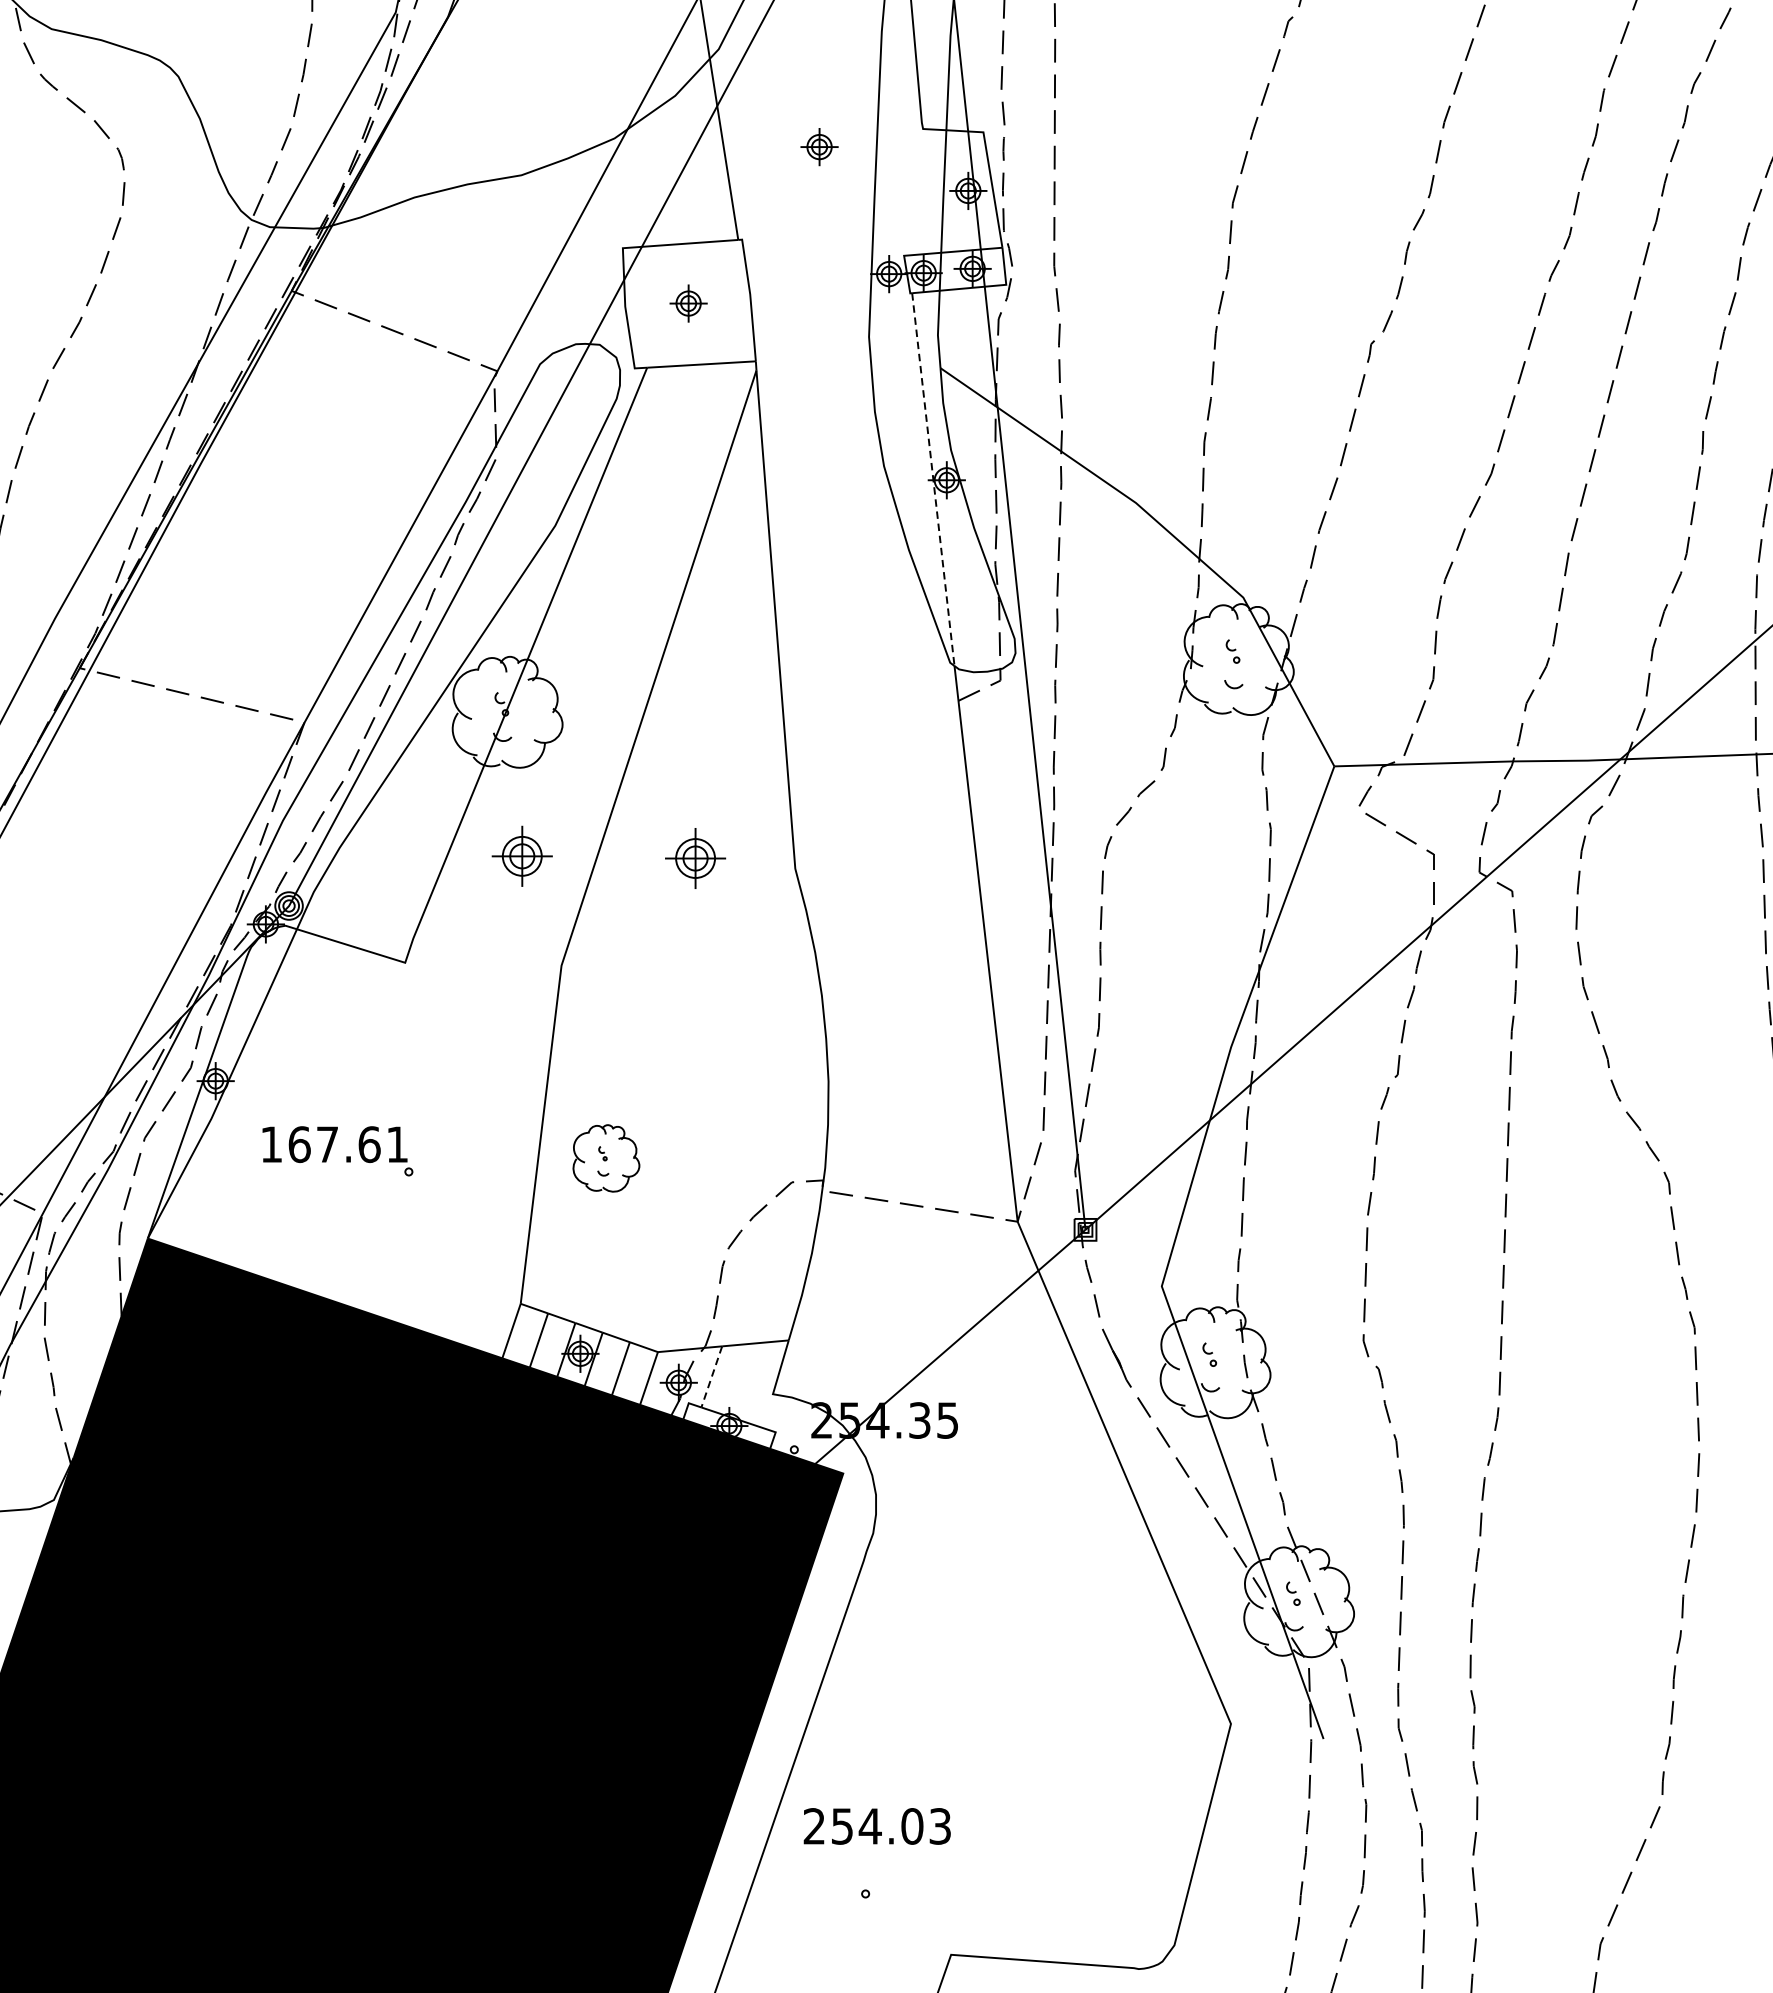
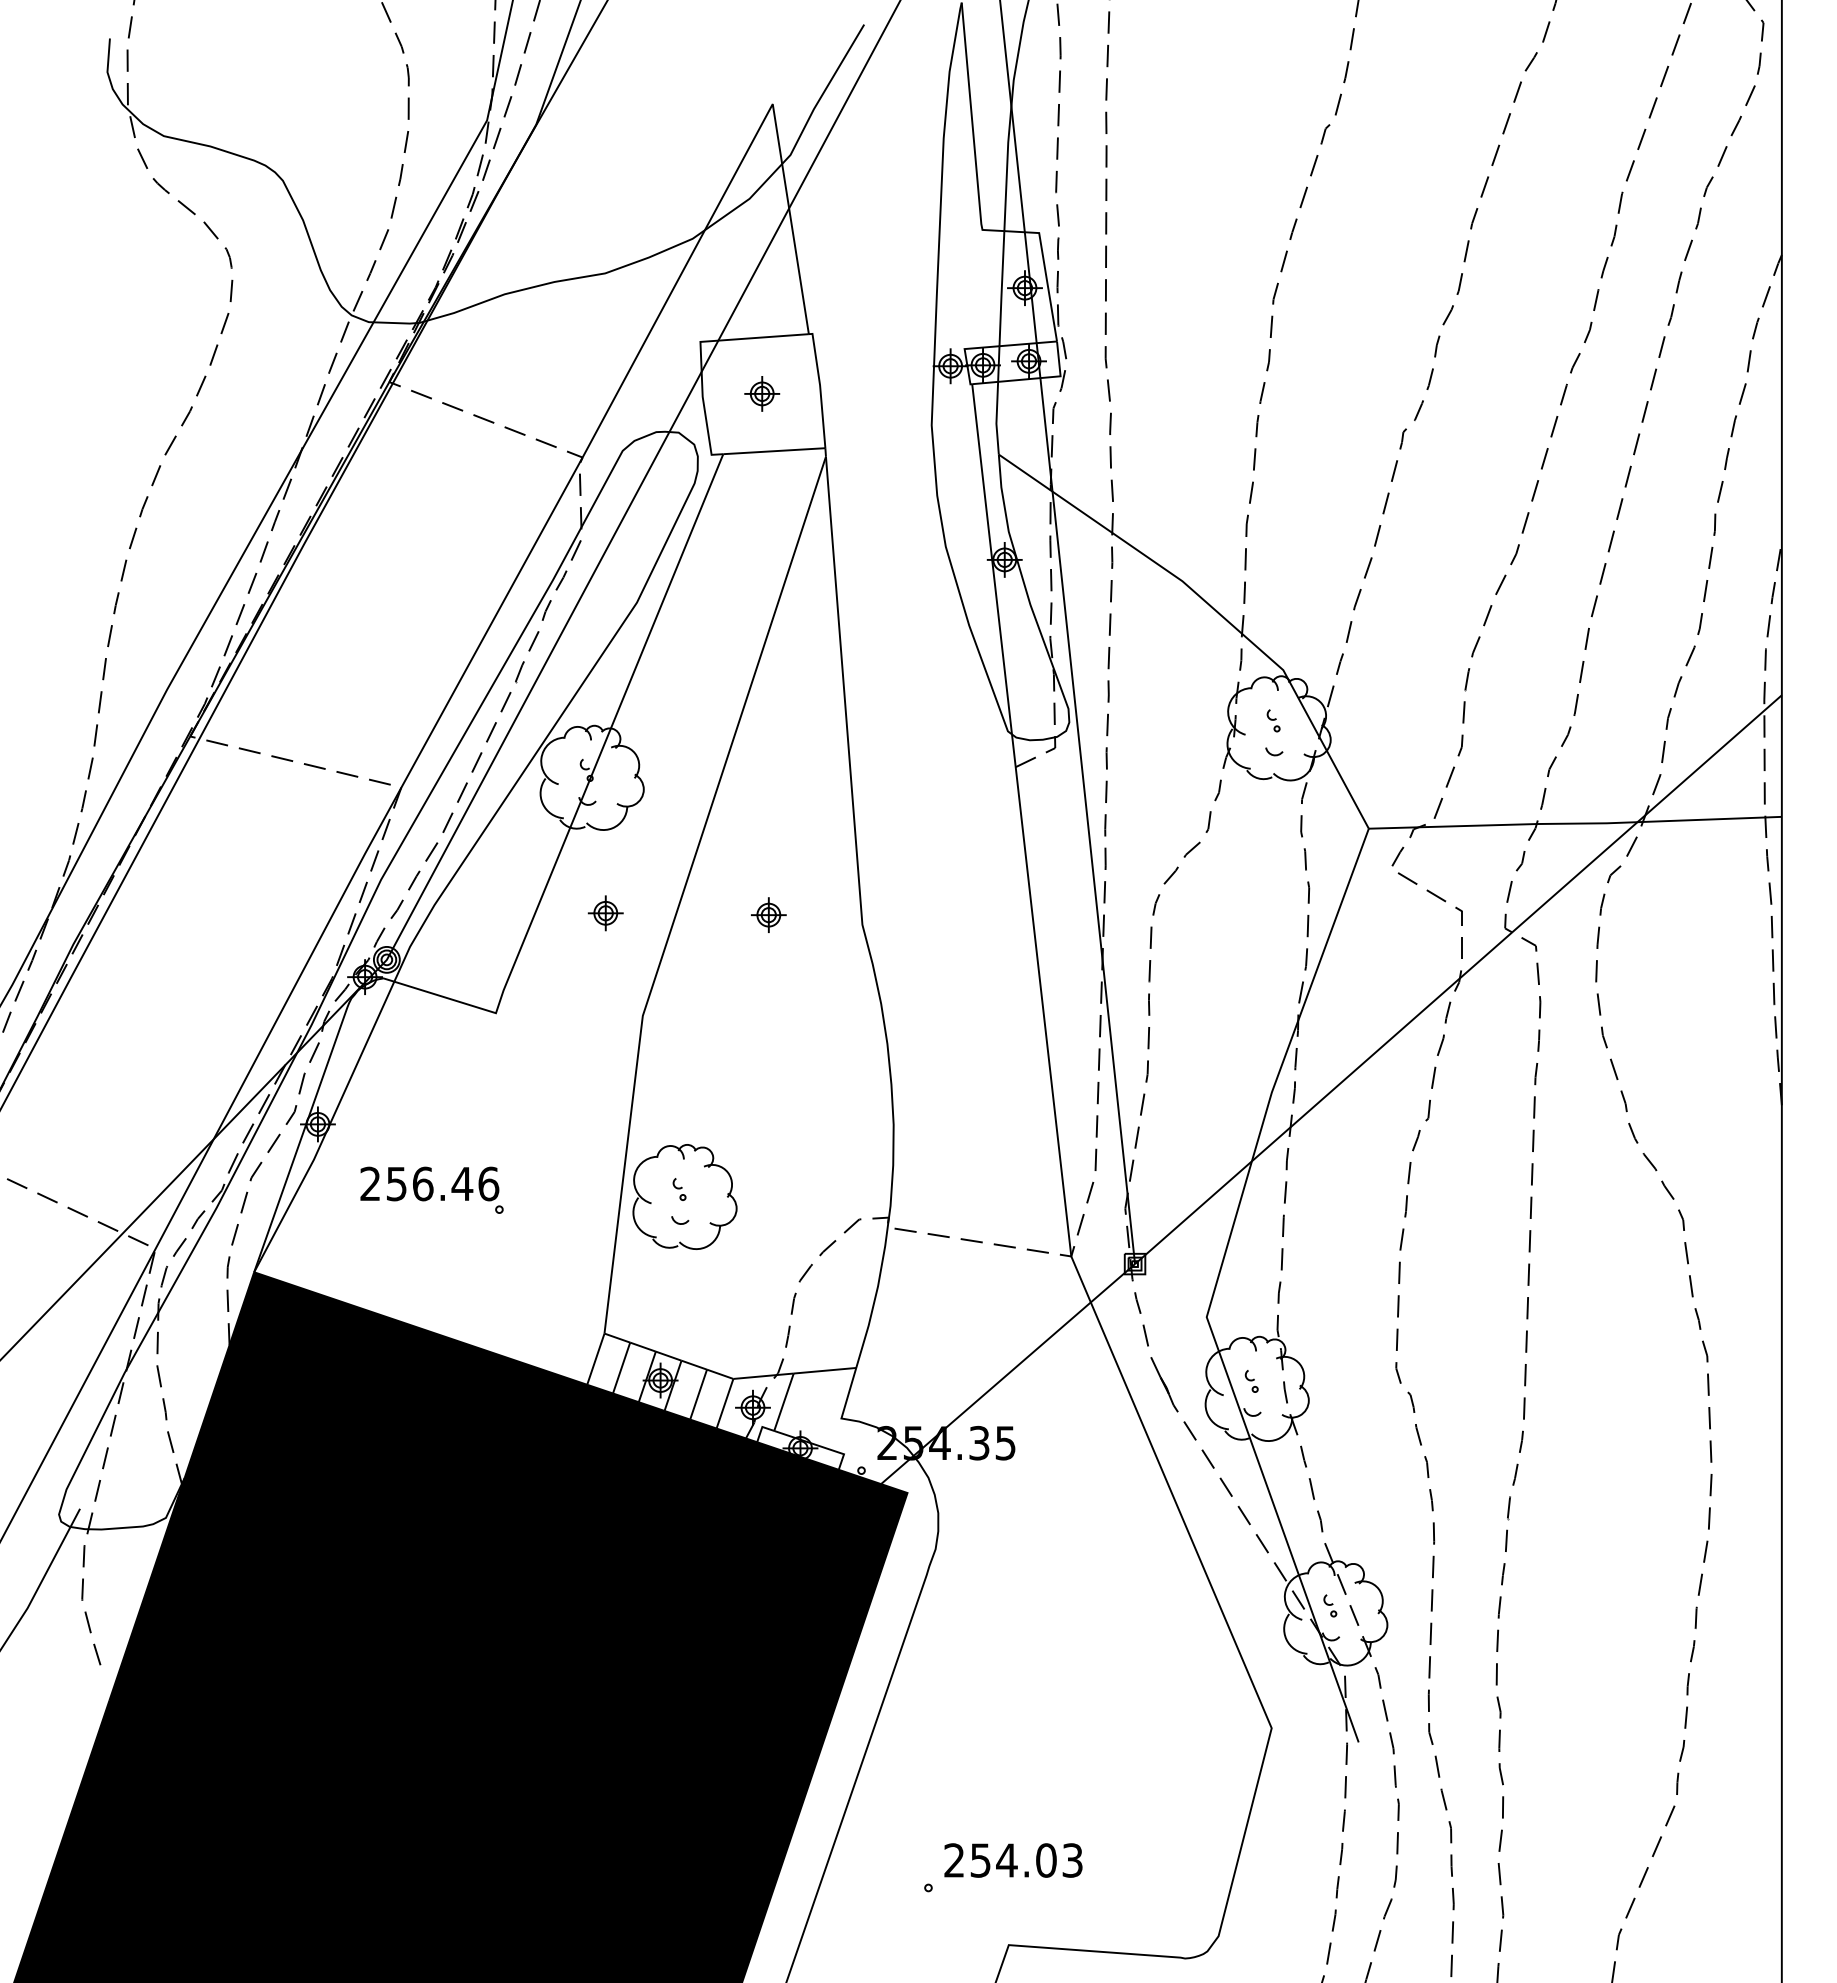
part: (819, 146) -> (885, 246), removed
line: (933, 479) -> (992, 559), dashed -> solid
part: (521, 856) -> (605, 913), size x0.62
part: (695, 857) -> (768, 914), size x0.62
text: (334, 1144) -> (429, 1183), 167.61 -> 256.46
part: (605, 1157) -> (684, 1196), size x1.67
line: (711, 1377) -> (783, 1402), dashed -> solid
text: (877, 1826) -> (1013, 1860), moved

